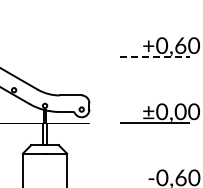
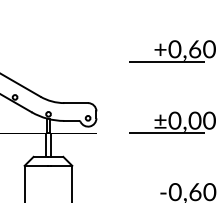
line: (154, 57) -> (166, 62), dashed -> solid

